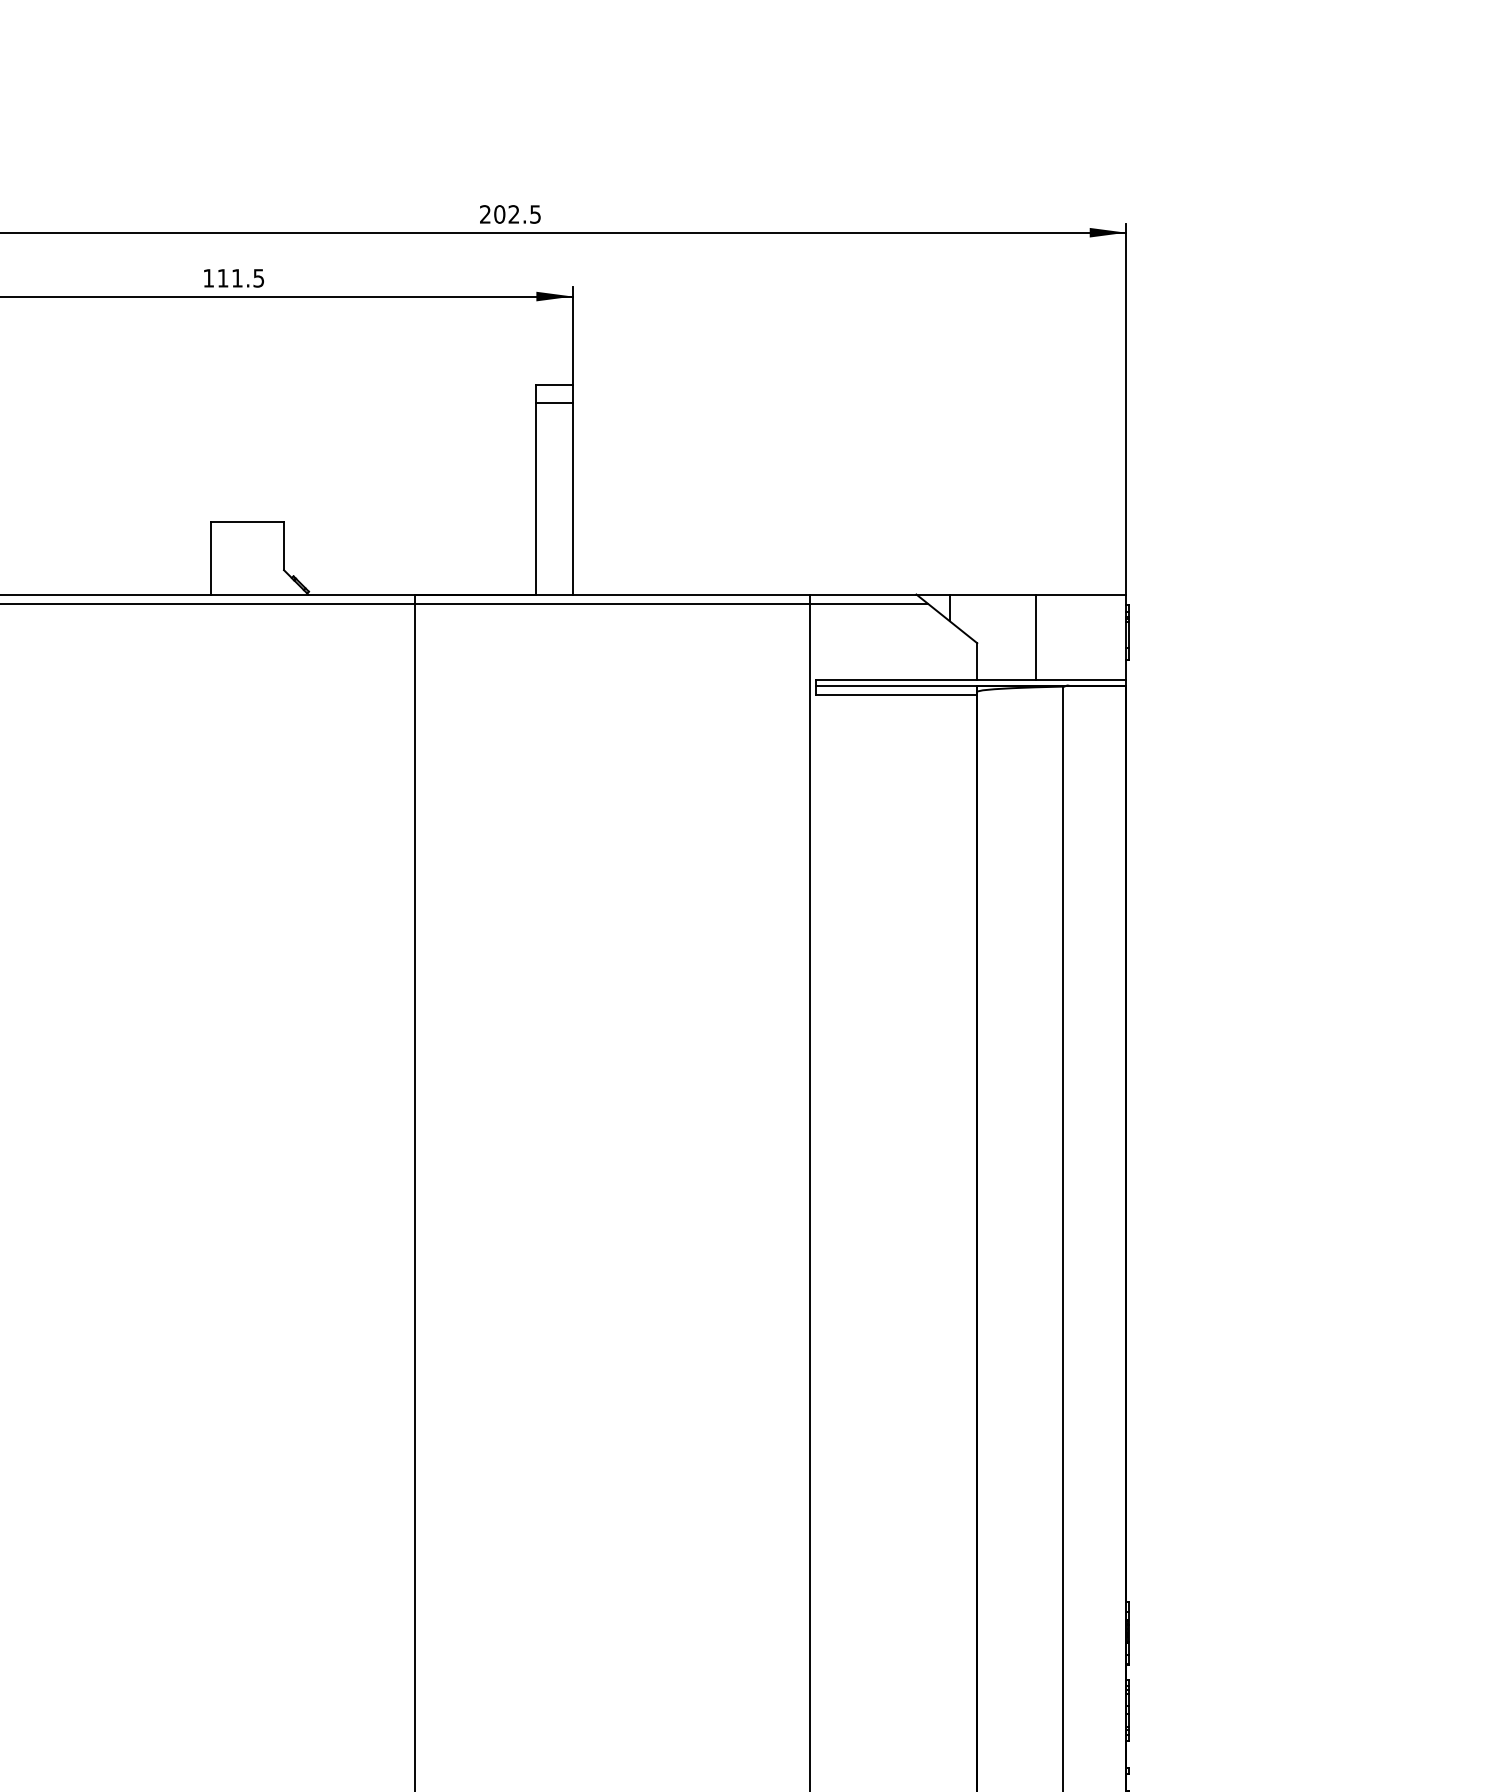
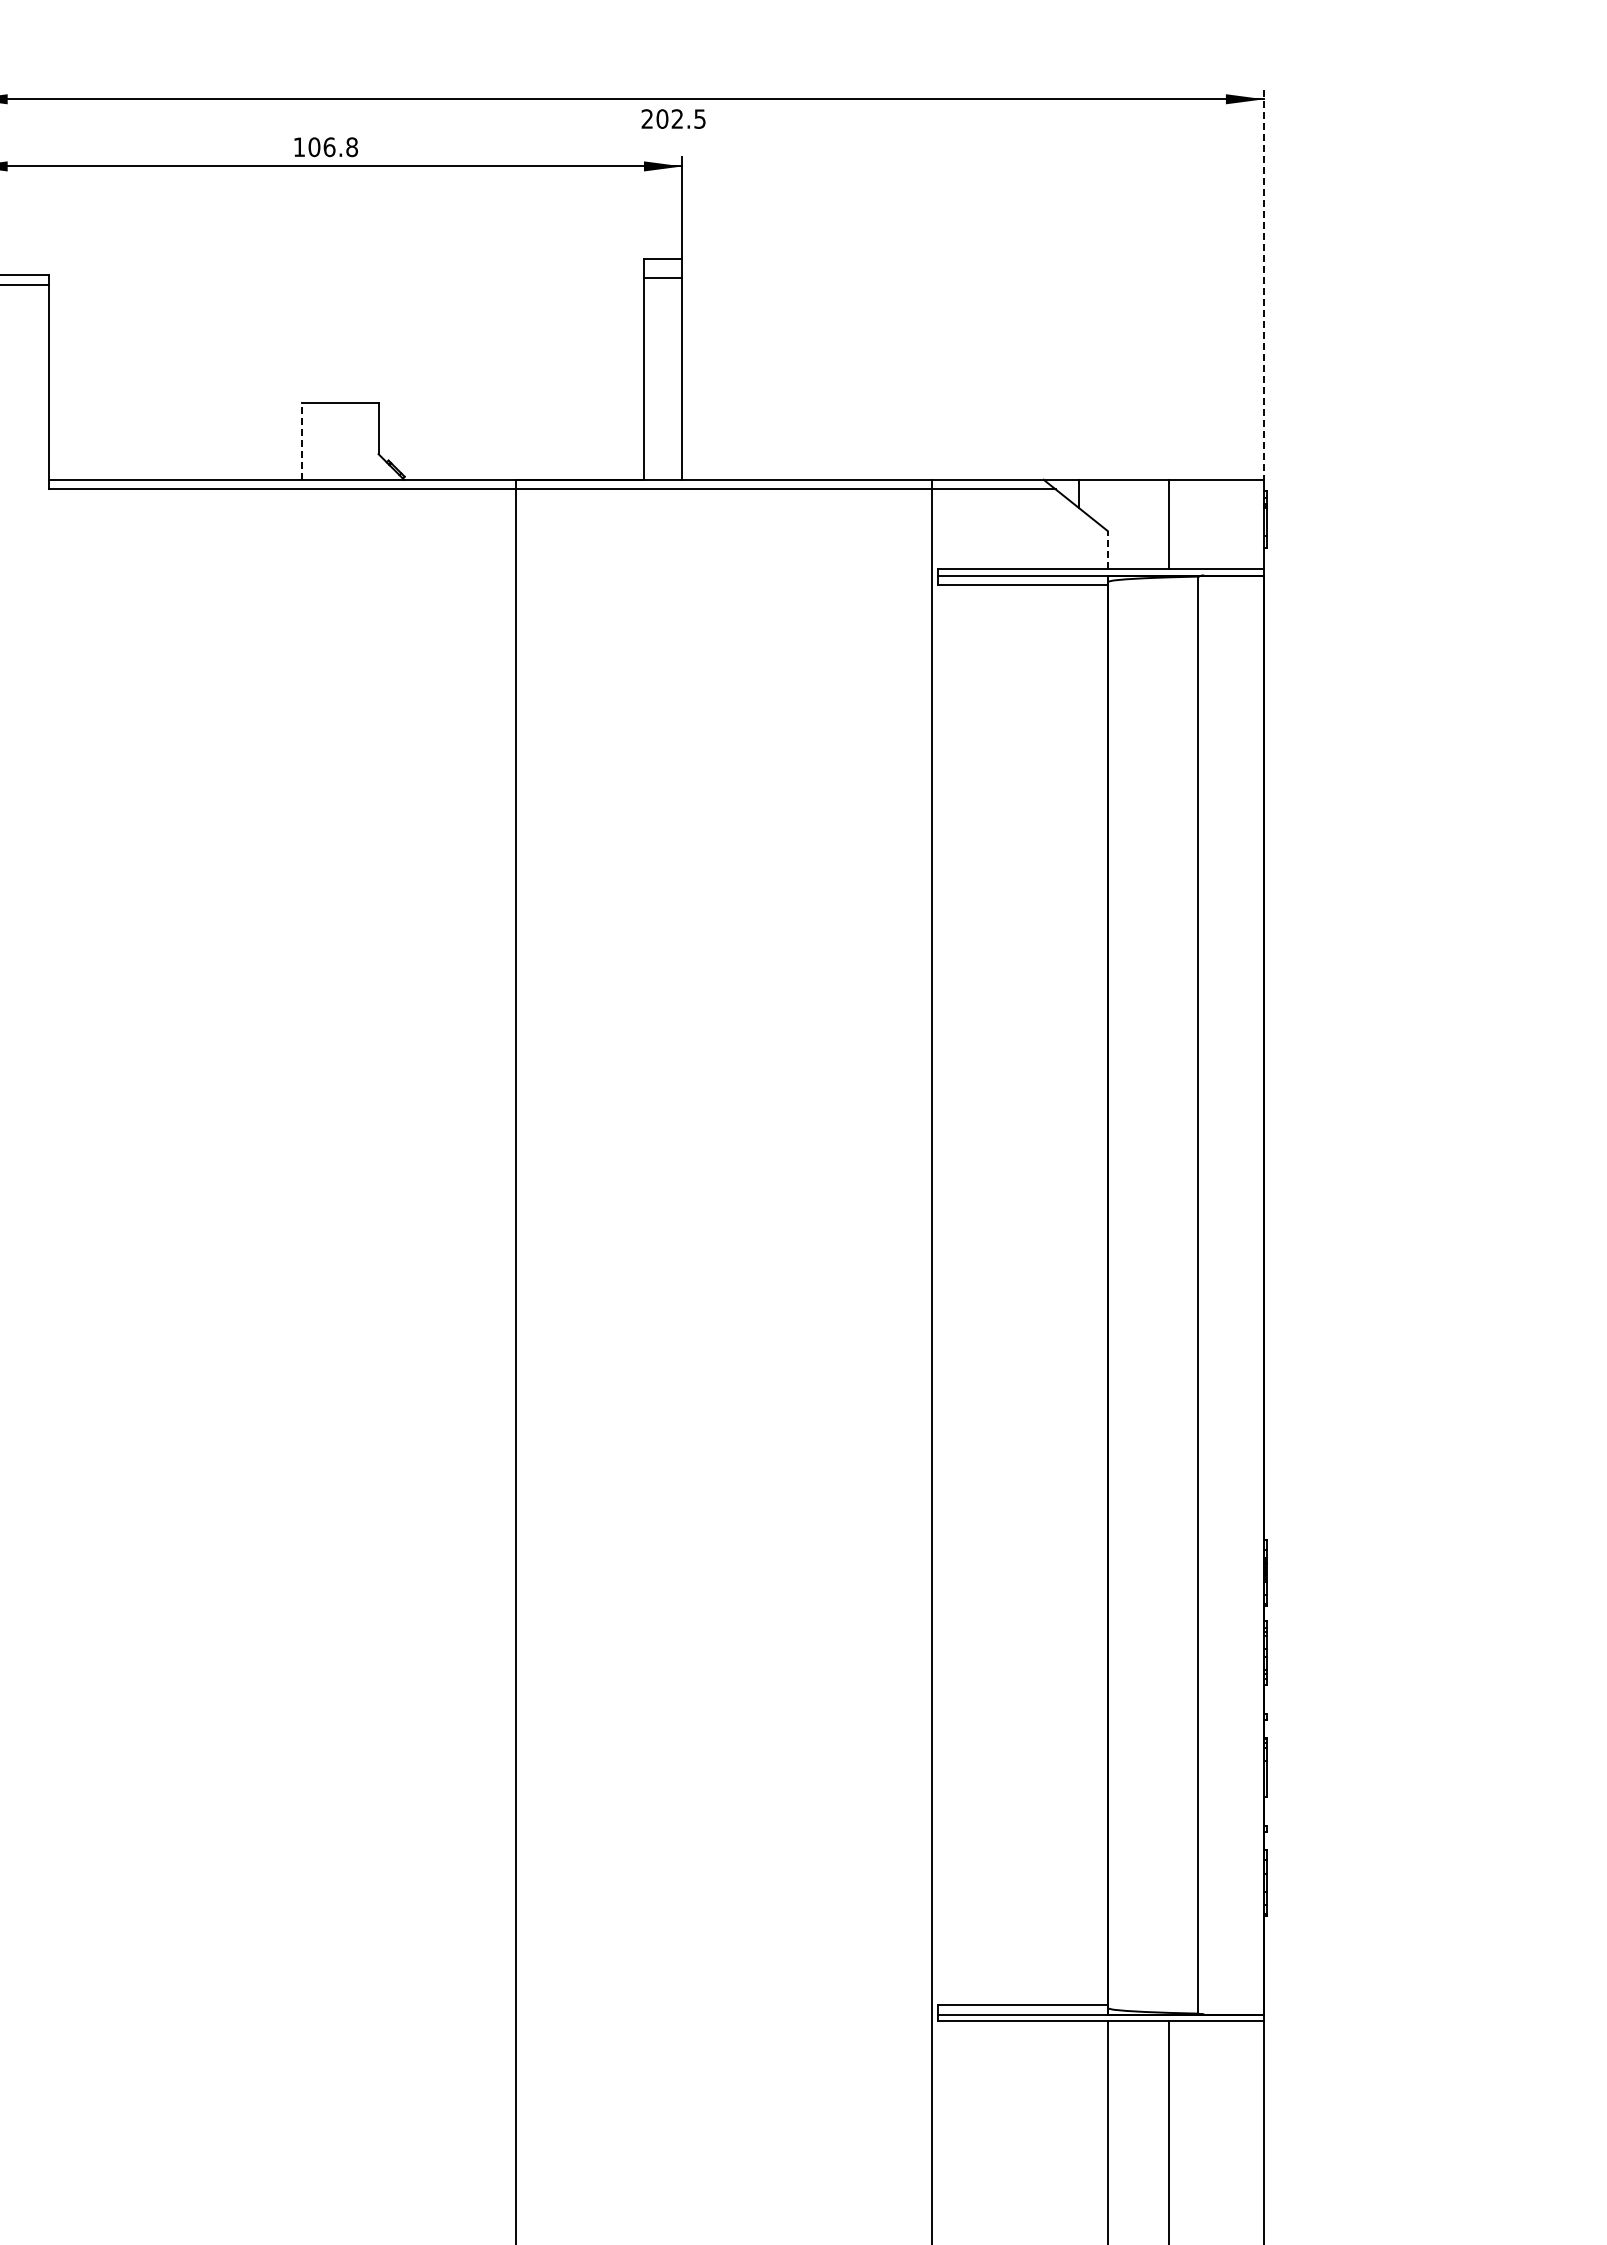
text: (510, 213) -> (673, 118), moved
text: (240, 278) -> (332, 147), 111.5 -> 106.8
line: (1126, 409) -> (1264, 285), solid -> dashed
line: (210, 557) -> (301, 440), solid -> dashed
line: (977, 660) -> (1107, 549), solid -> dashed

